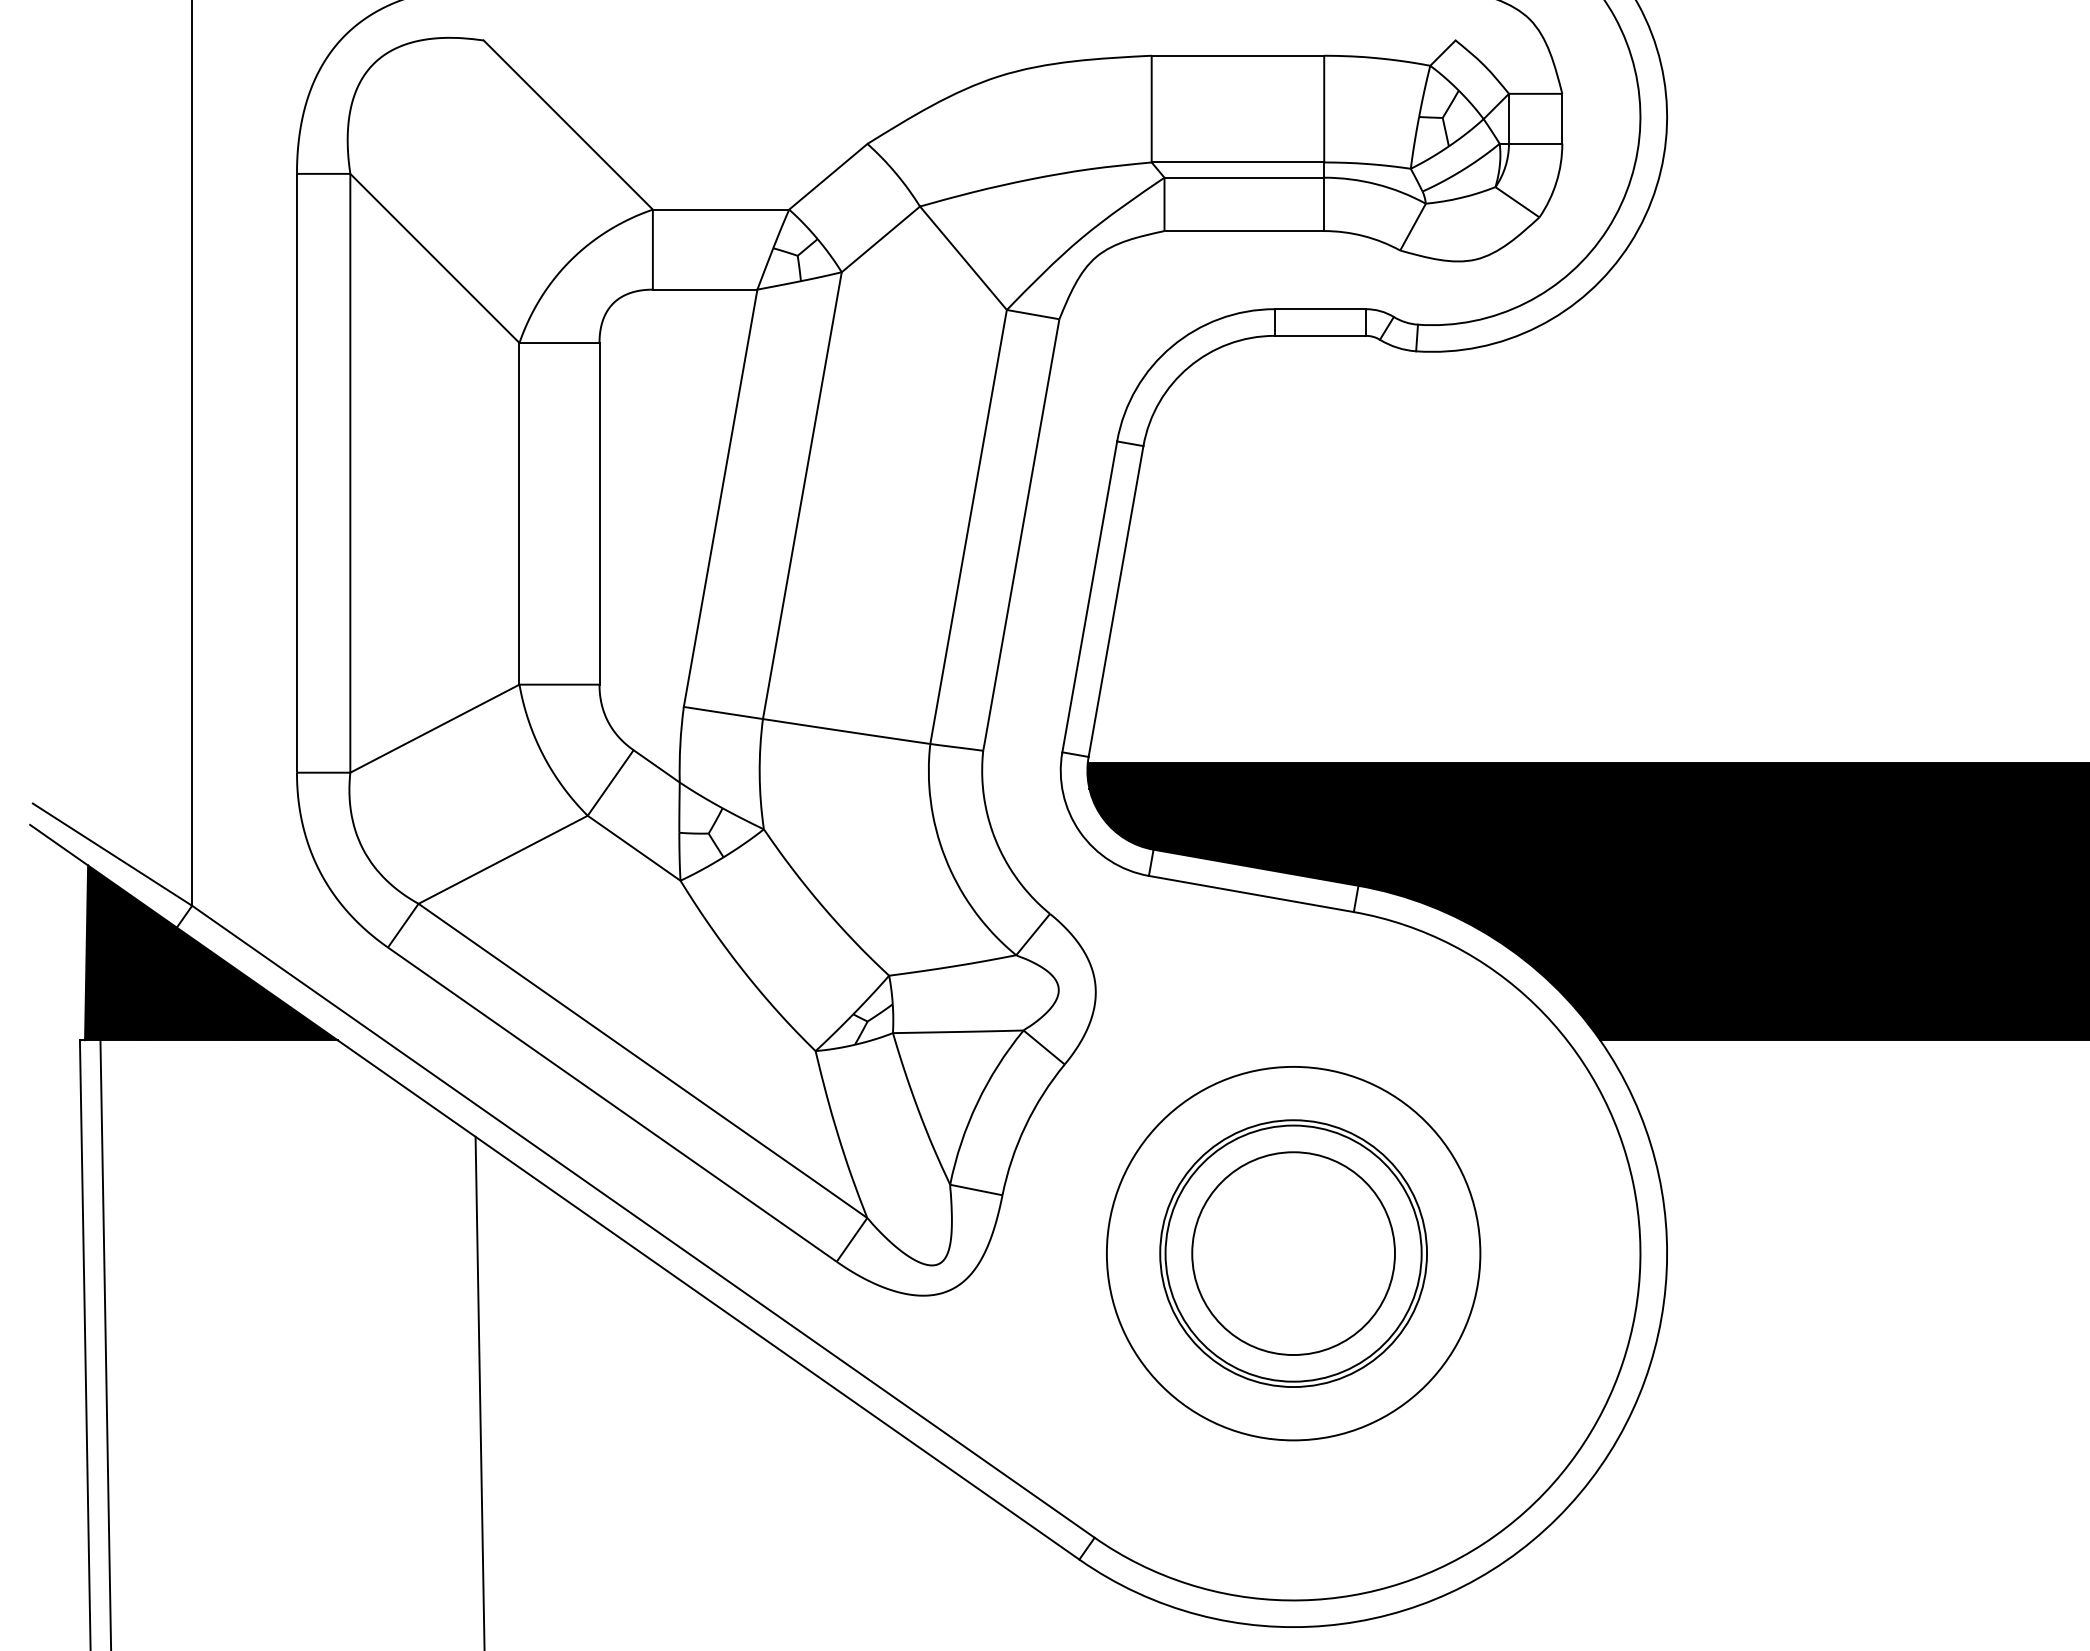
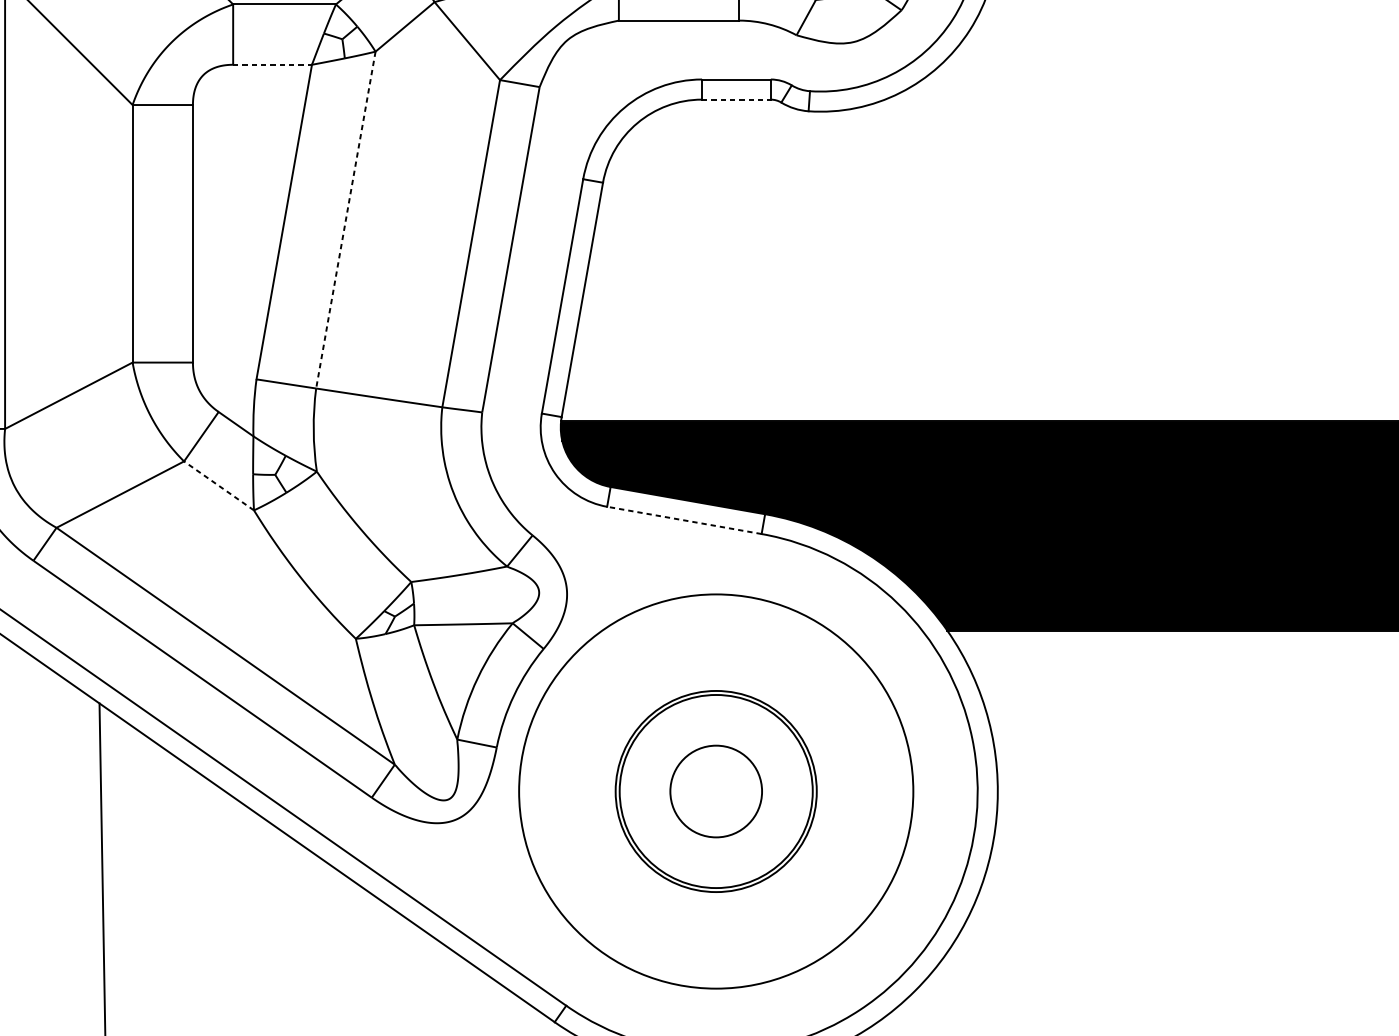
line: (705, 289) -> (272, 64), solid -> dashed
line: (1320, 335) -> (736, 99), solid -> dashed
line: (802, 495) -> (345, 219), solid -> dashed
line: (634, 848) -> (219, 486), solid -> dashed
line: (1250, 893) -> (683, 520), solid -> dashed
circle: (1293, 1253) -> (716, 791), size x0.6
circle: (1293, 1253) -> (716, 791), size x1.4

